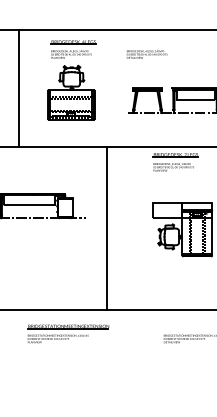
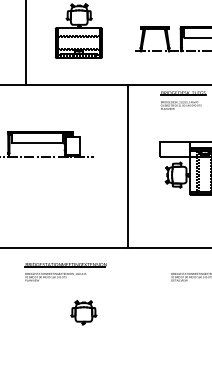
line: (106, 227) -> (128, 165), moved
part: (68, 333) -> (66, 271), moved
part: (75, 374) -> (83, 312), added

